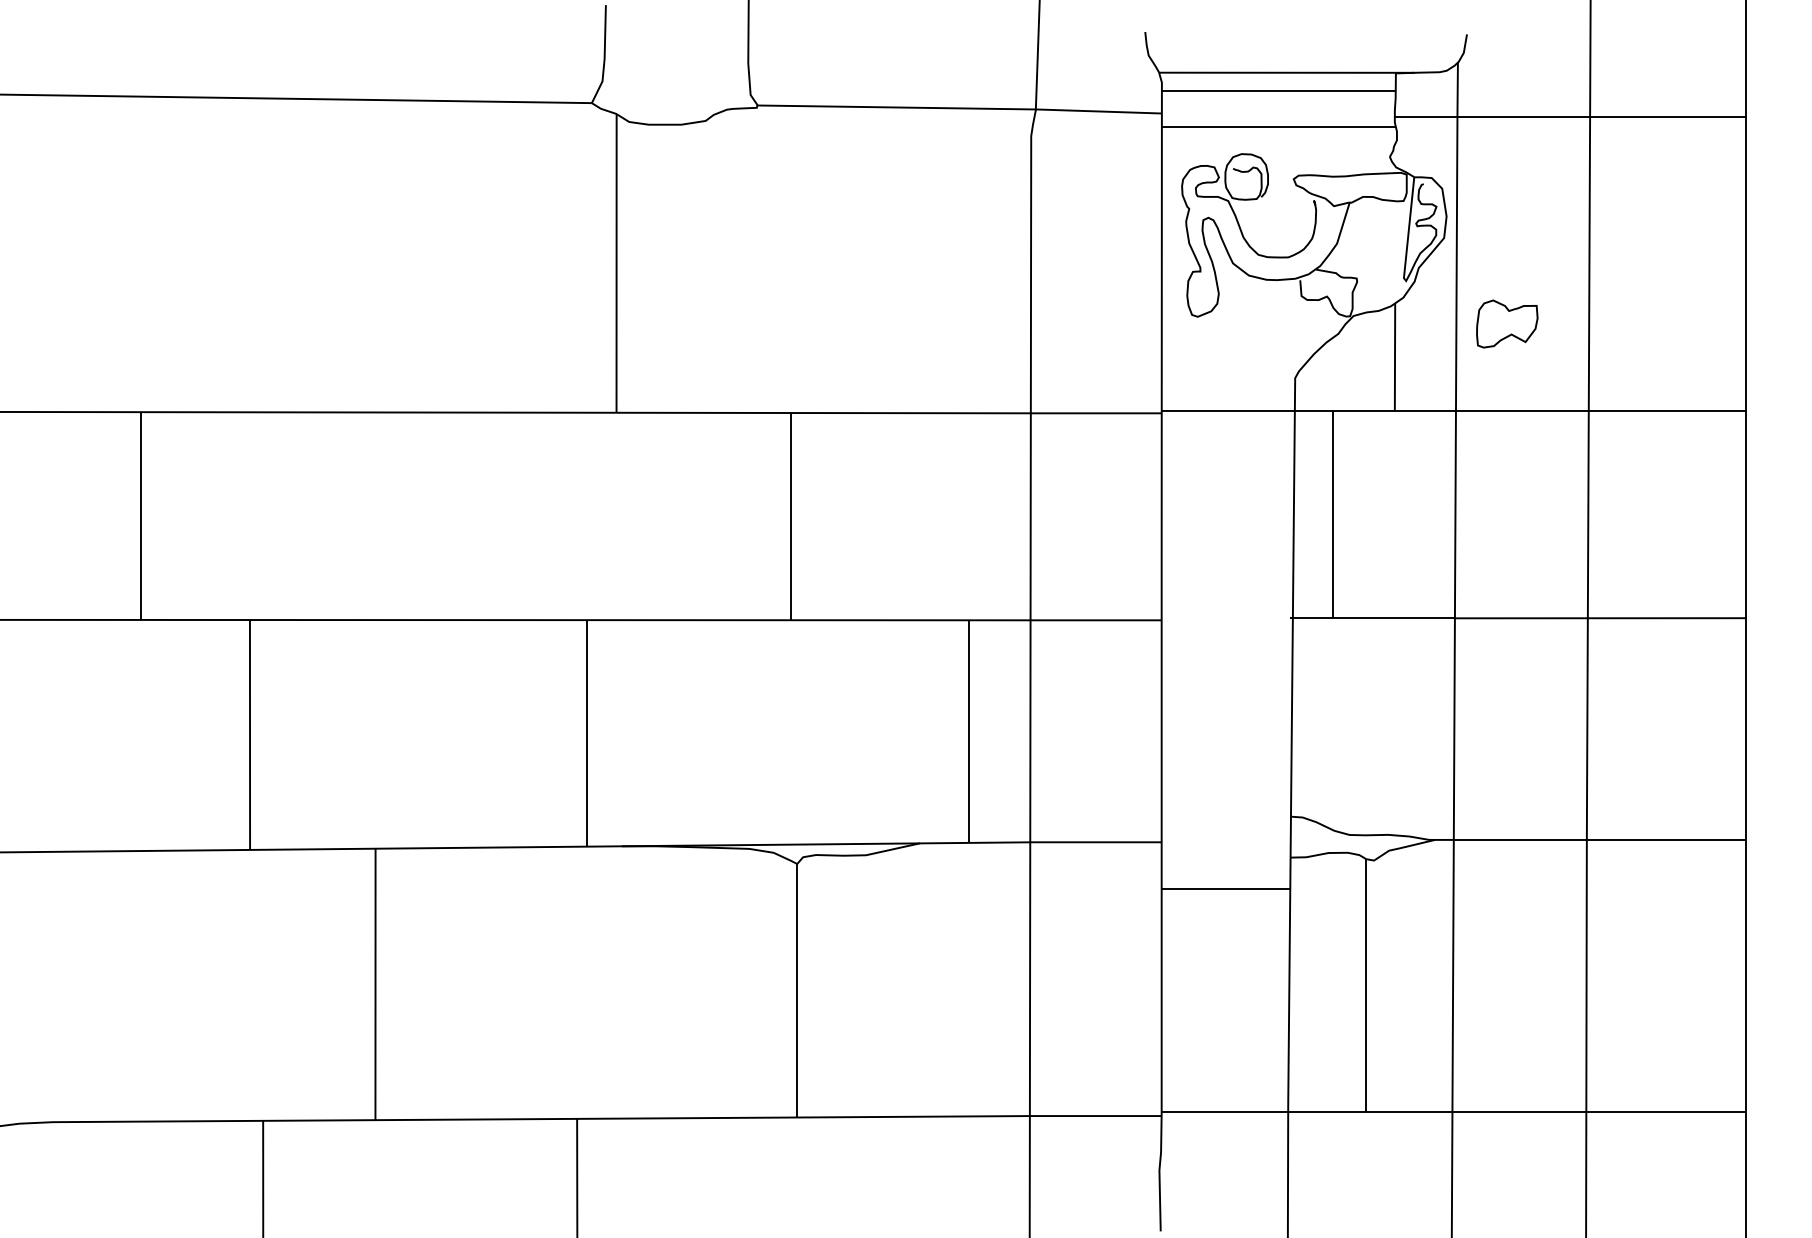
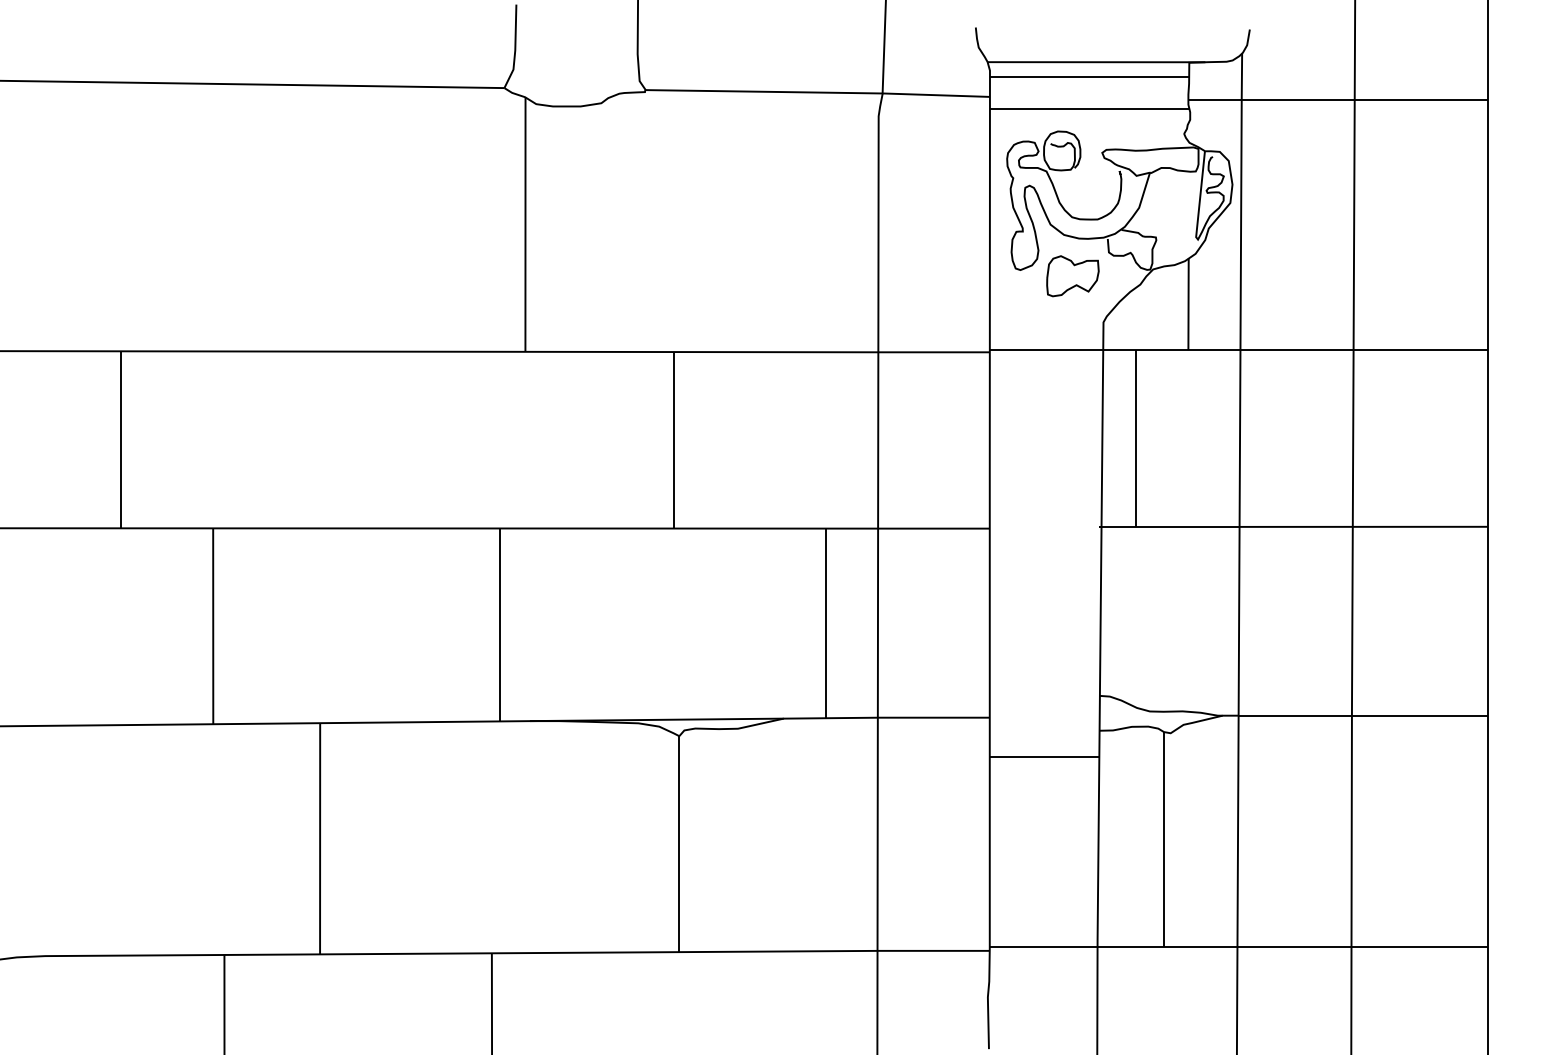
part: (1507, 323) -> (1073, 275), moved

